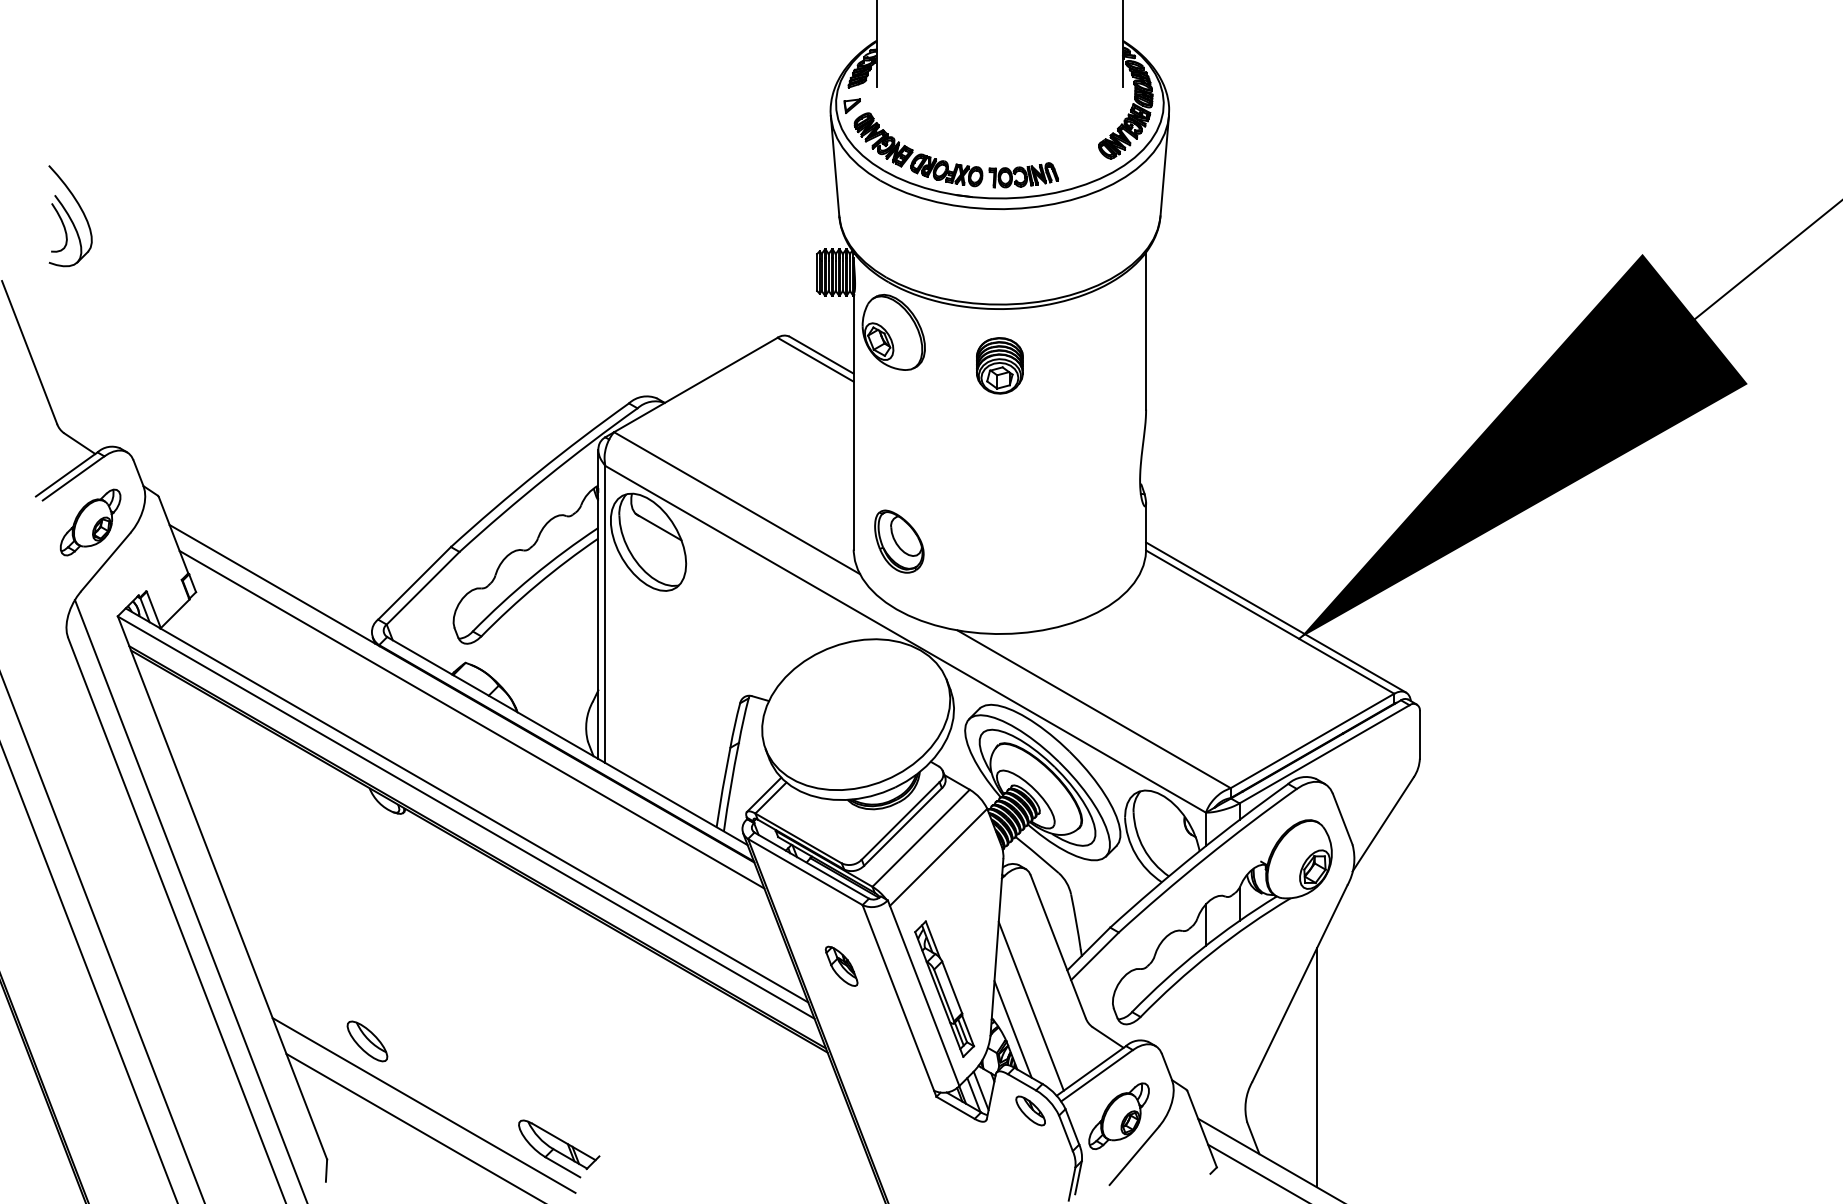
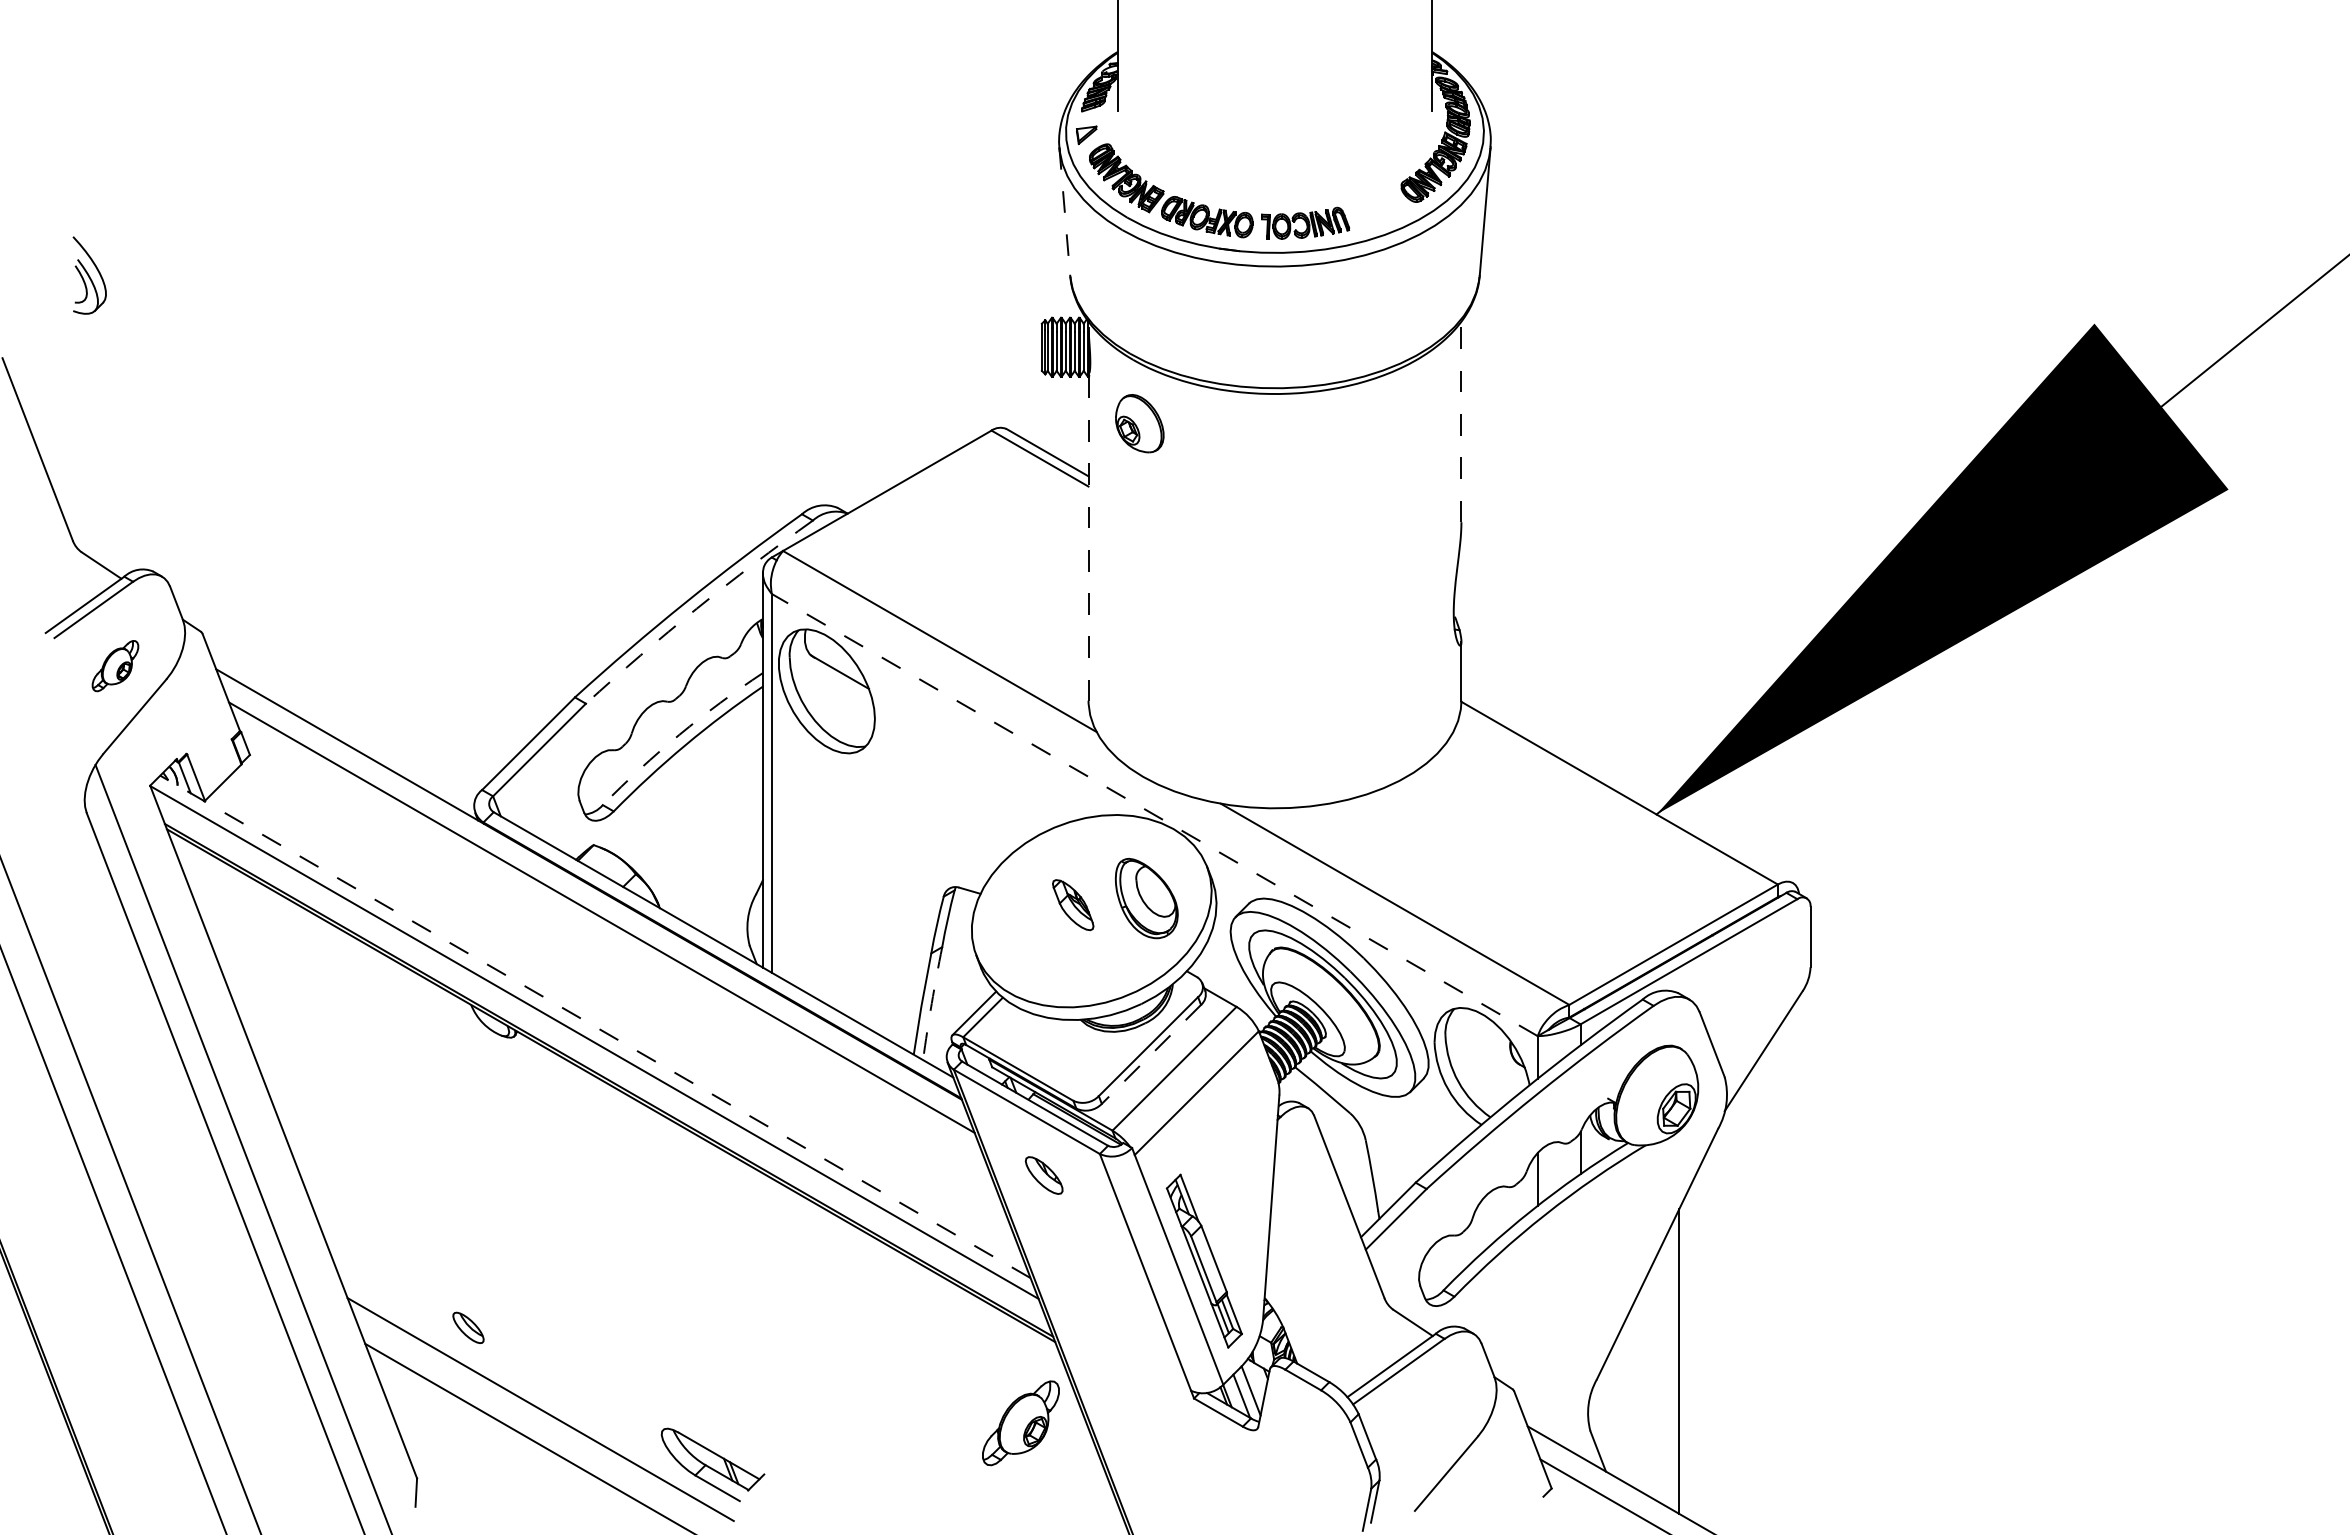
line: (834, 166) -> (1064, 212), solid -> dashed
part: (70, 216) -> (89, 275), size x0.6
line: (1146, 330) -> (1461, 421), solid -> dashed
part: (893, 332) -> (1139, 423), size x0.6
part: (999, 365) -> (1274, 466), removed
line: (853, 422) -> (1088, 538), solid -> dashed
arc: (546, 477) -> (696, 608), solid -> dashed
part: (90, 522) -> (115, 665), size x0.6
part: (899, 541) -> (1146, 898), moved
arc: (532, 576) -> (679, 734), solid -> dashed
line: (1276, 617) -> (1627, 787), removed
line: (905, 638) -> (1154, 814), solid -> dashed
arc: (730, 787) -> (931, 1003), solid -> dashed
line: (467, 805) -> (595, 1026), solid -> dashed
line: (903, 827) -> (1151, 1054), solid -> dashed
part: (841, 966) -> (1073, 905), moved
line: (1030, 1005) -> (1314, 1282), removed
line: (1012, 1029) -> (1291, 1312), removed
part: (367, 1041) -> (468, 1327), size x0.6
part: (1030, 1110) -> (1043, 1175), moved
part: (1118, 1116) -> (1020, 1423), moved

